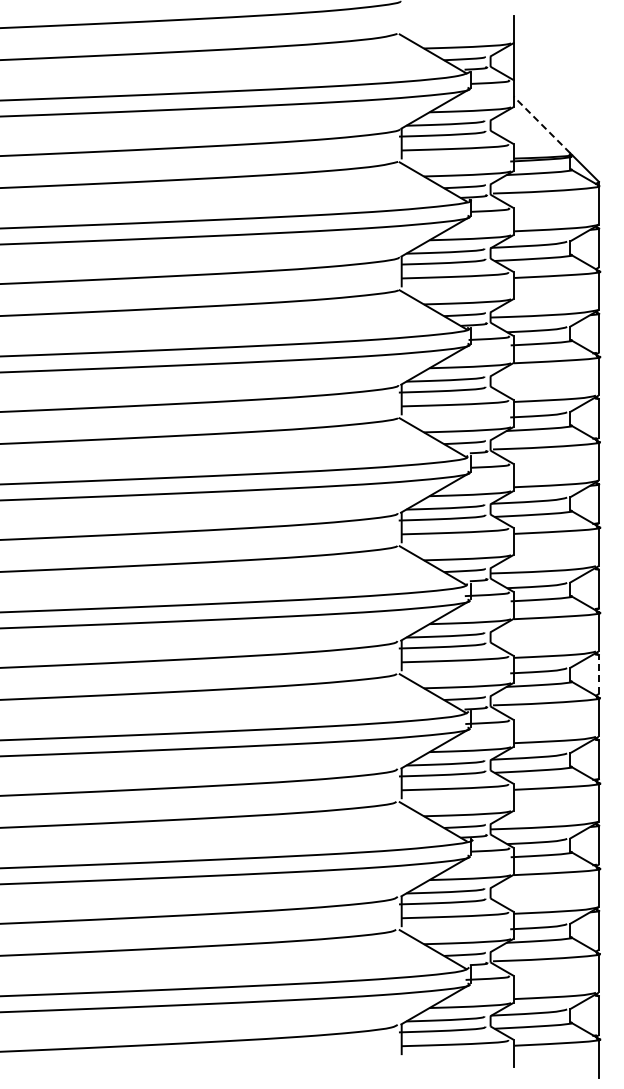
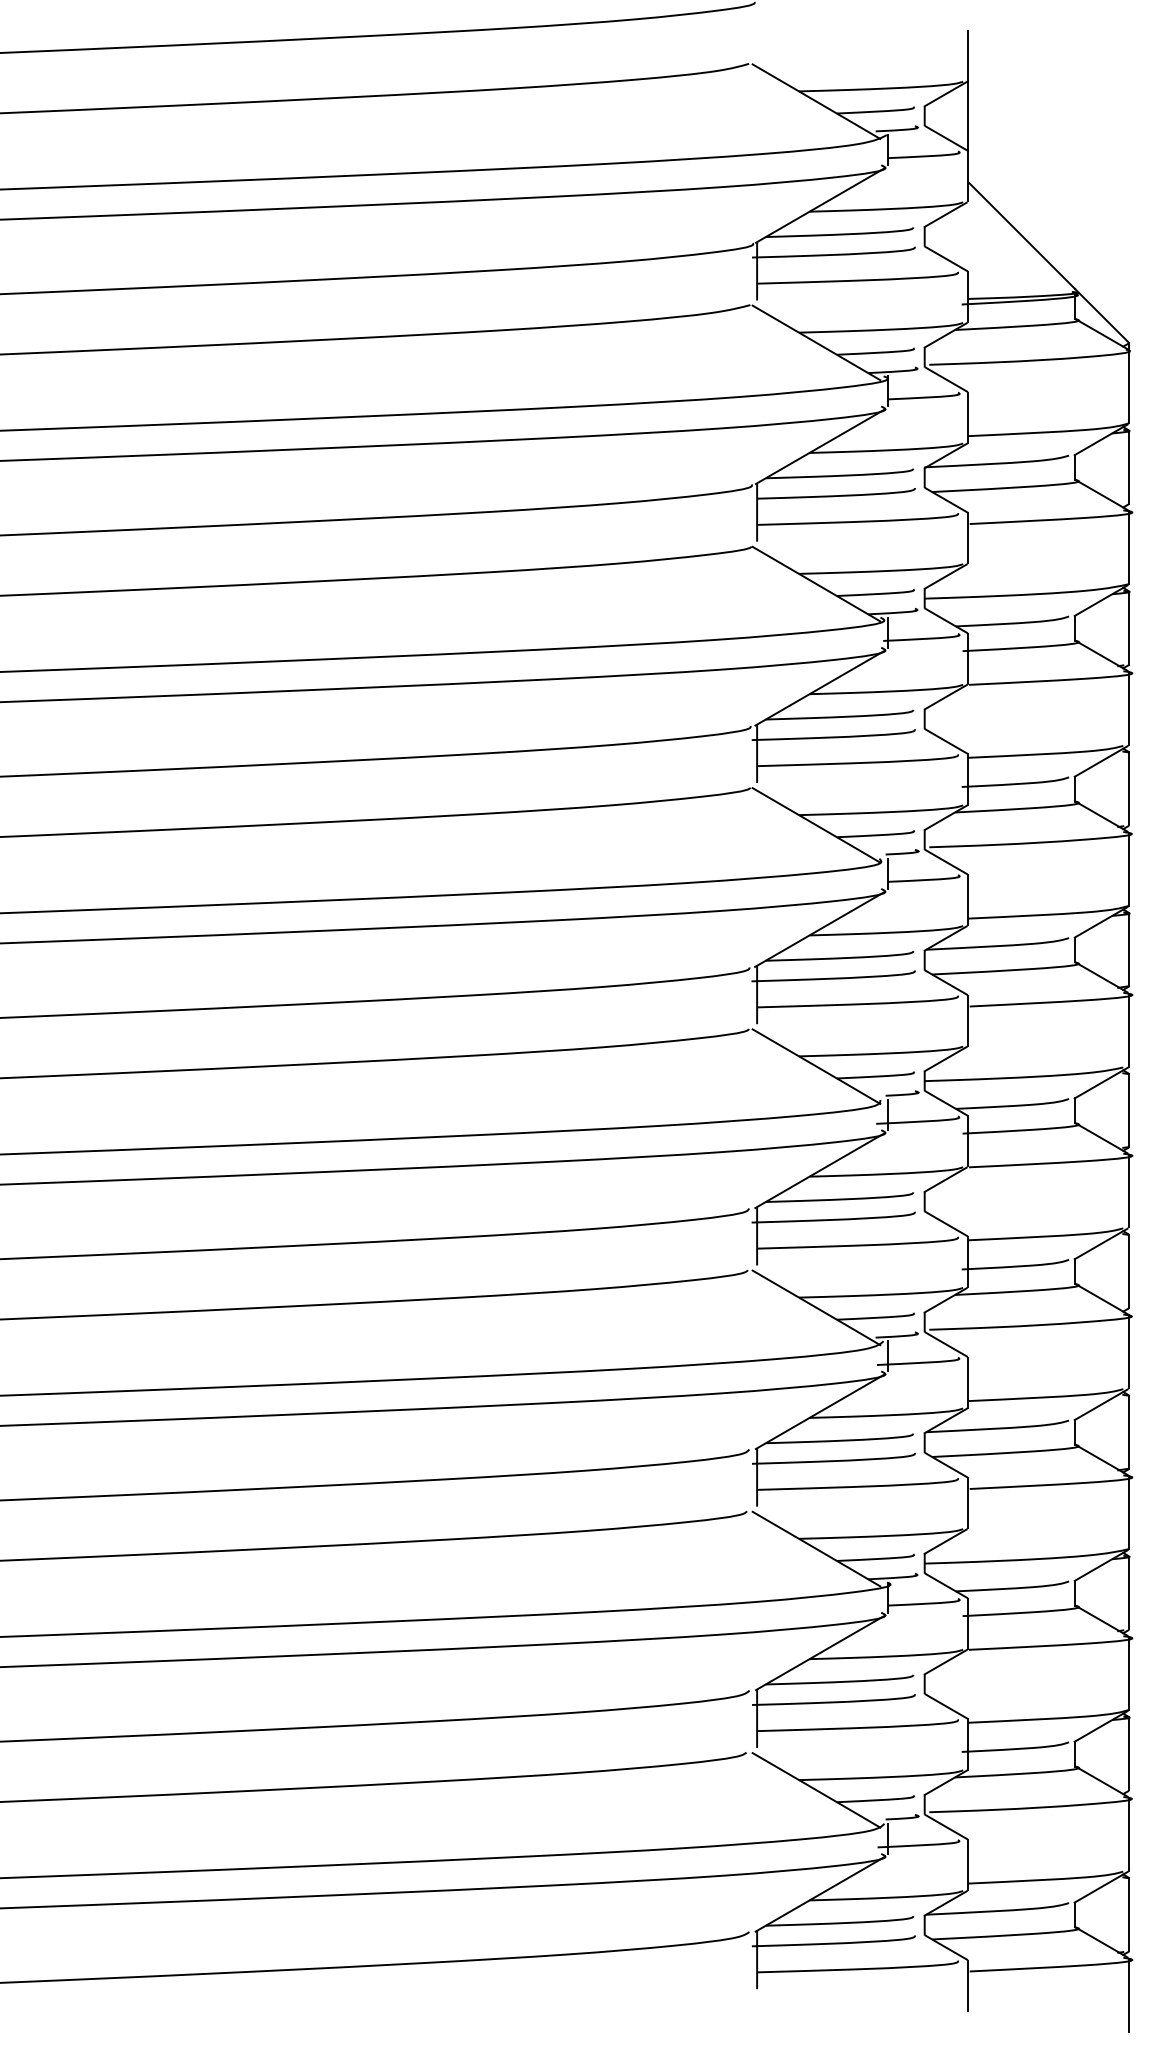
line: (541, 124) -> (1020, 234), dashed -> solid
line: (598, 673) -> (1128, 1269), dashed -> solid

